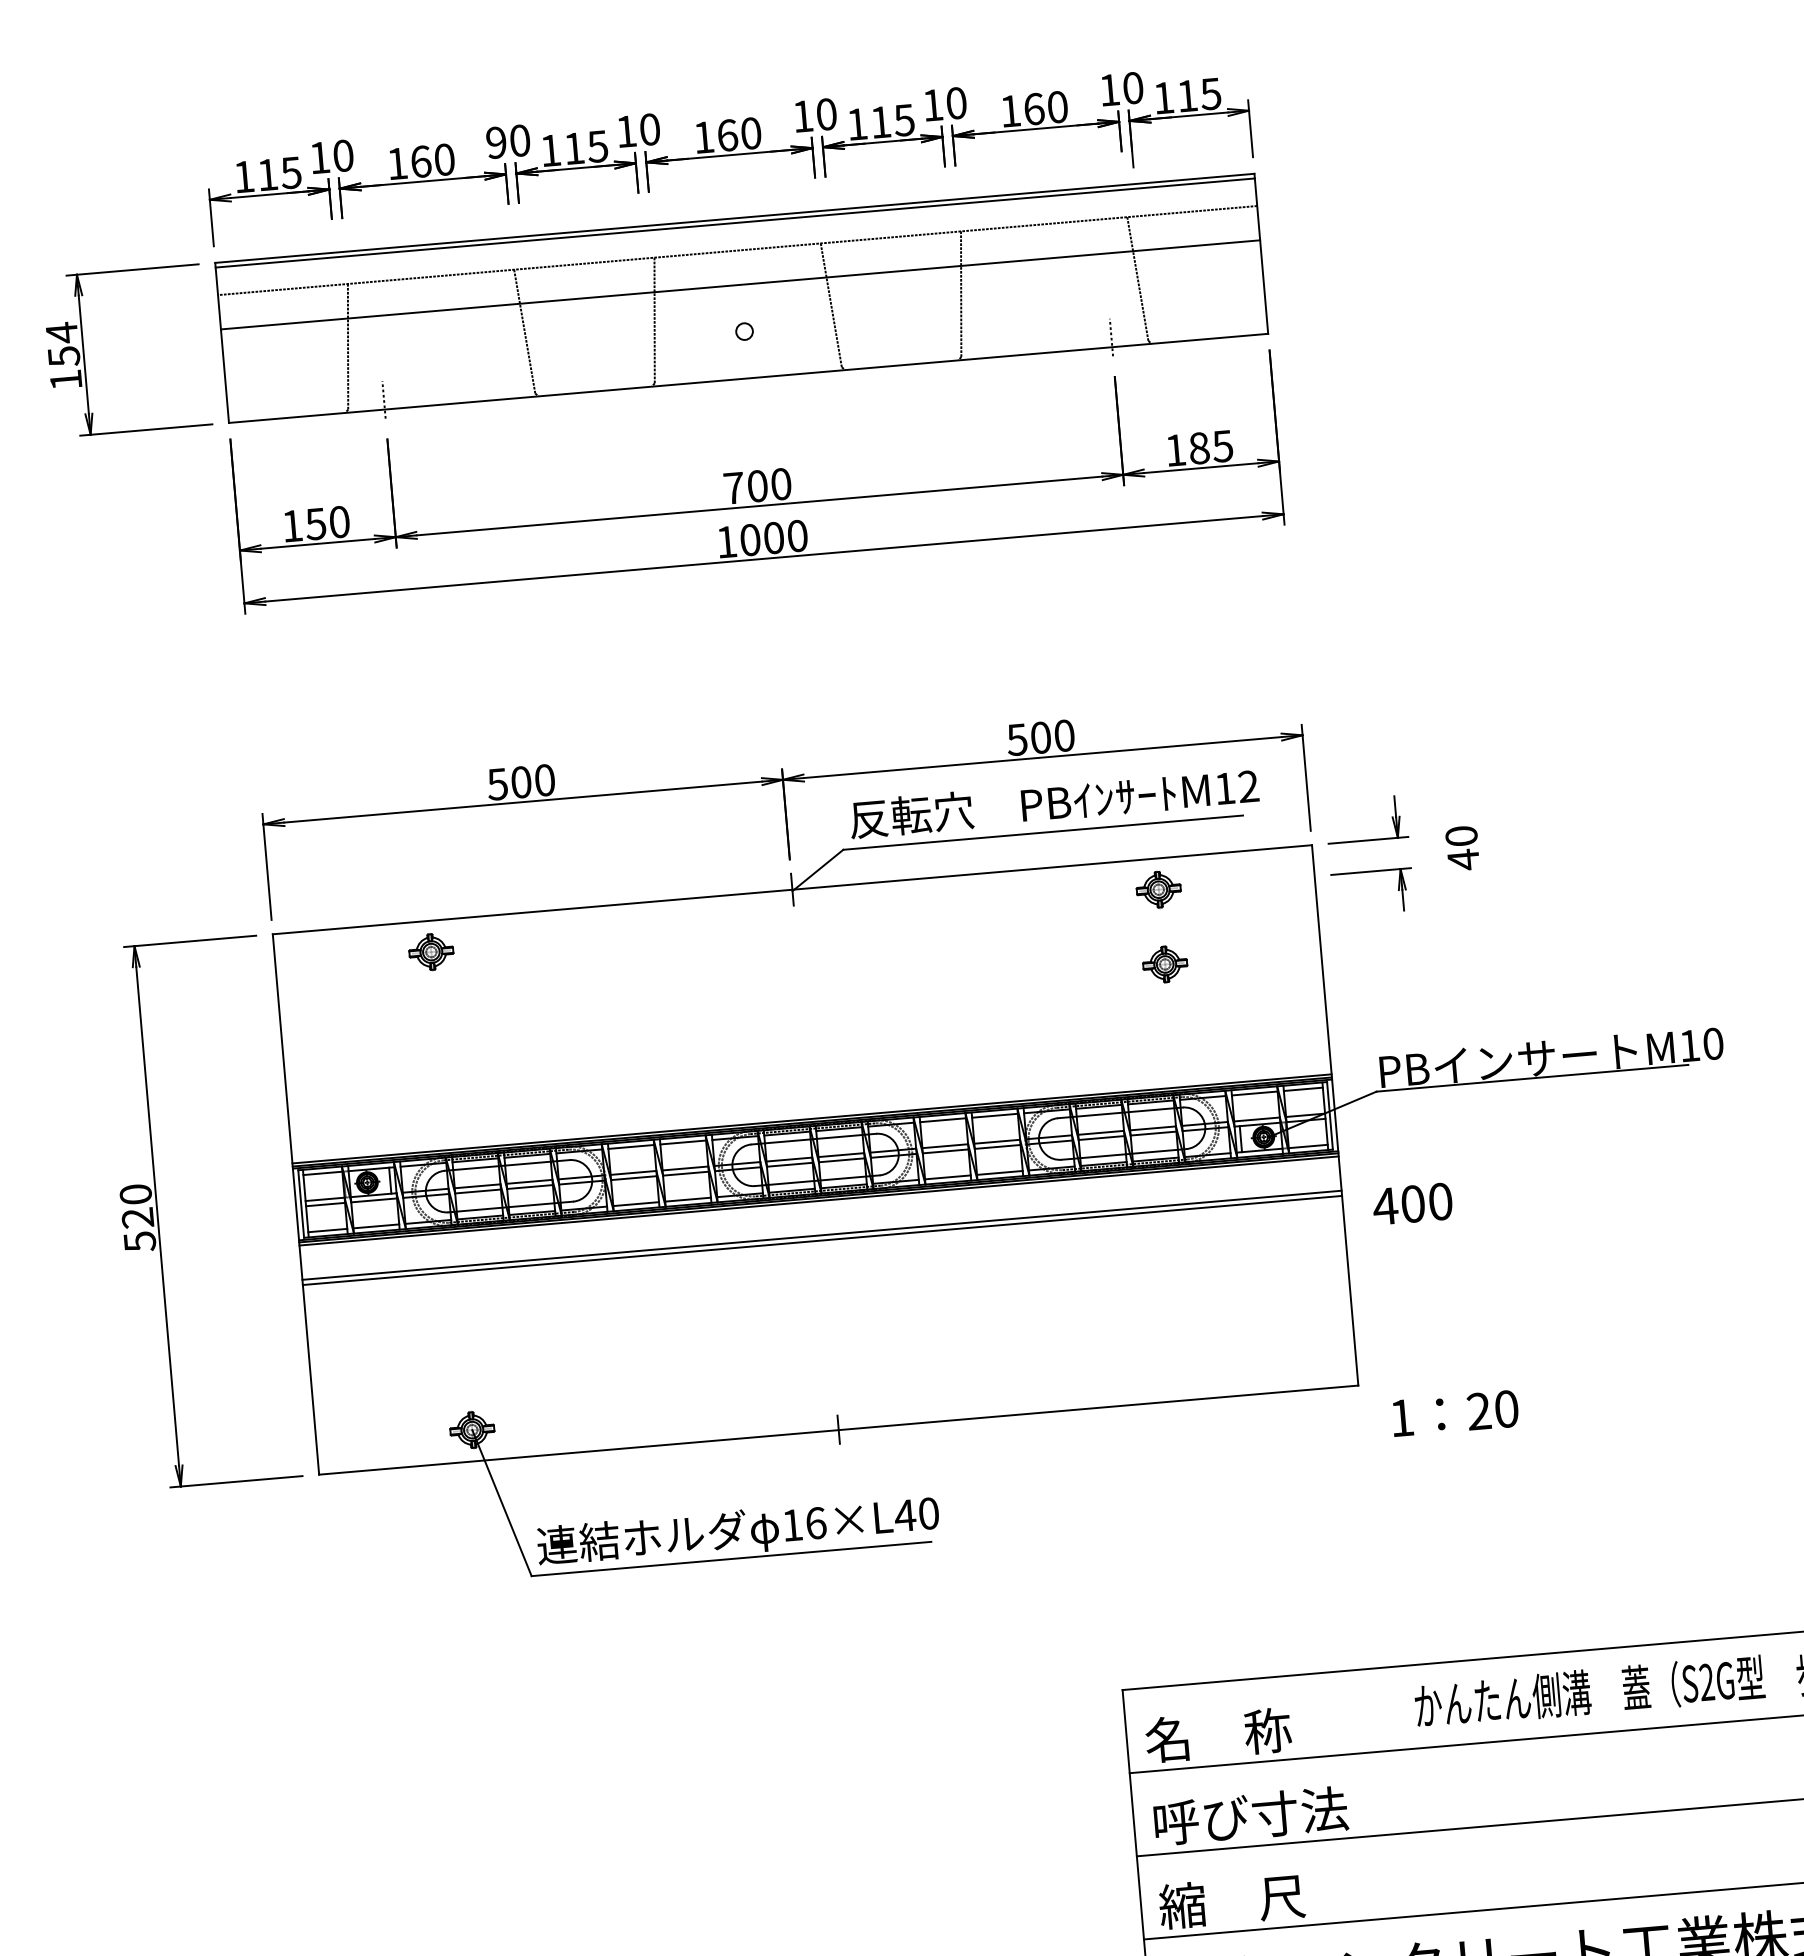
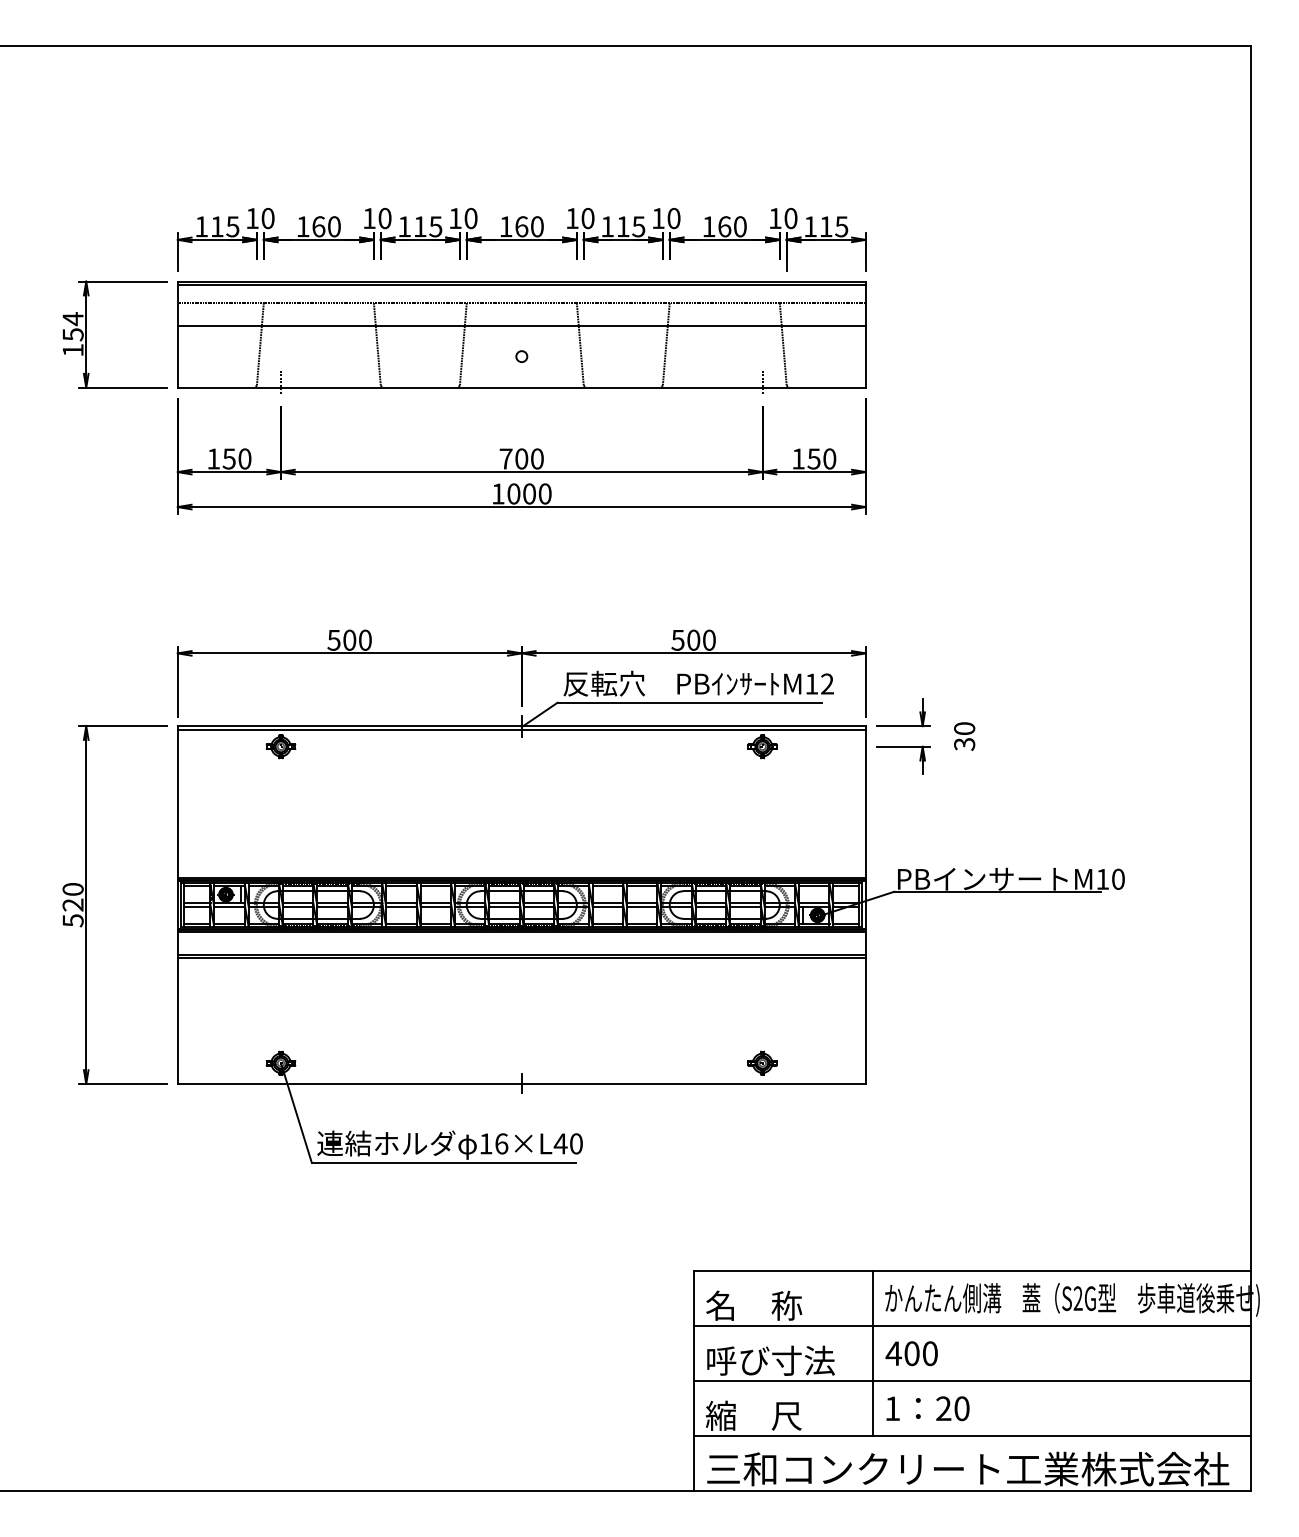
text: (496, 142) -> (369, 218), 90 -> 10
text: (1210, 446) -> (821, 458), 185 -> 150
text: (1463, 860) -> (964, 744), 40 -> 30
line: (792, 894) -> (521, 729), added
part: (1164, 963) -> (762, 1062), moved
text: (1412, 1203) -> (911, 1353), moved
text: (1454, 1413) -> (927, 1408), moved
line: (1403, 1790) -> (872, 1352), added

